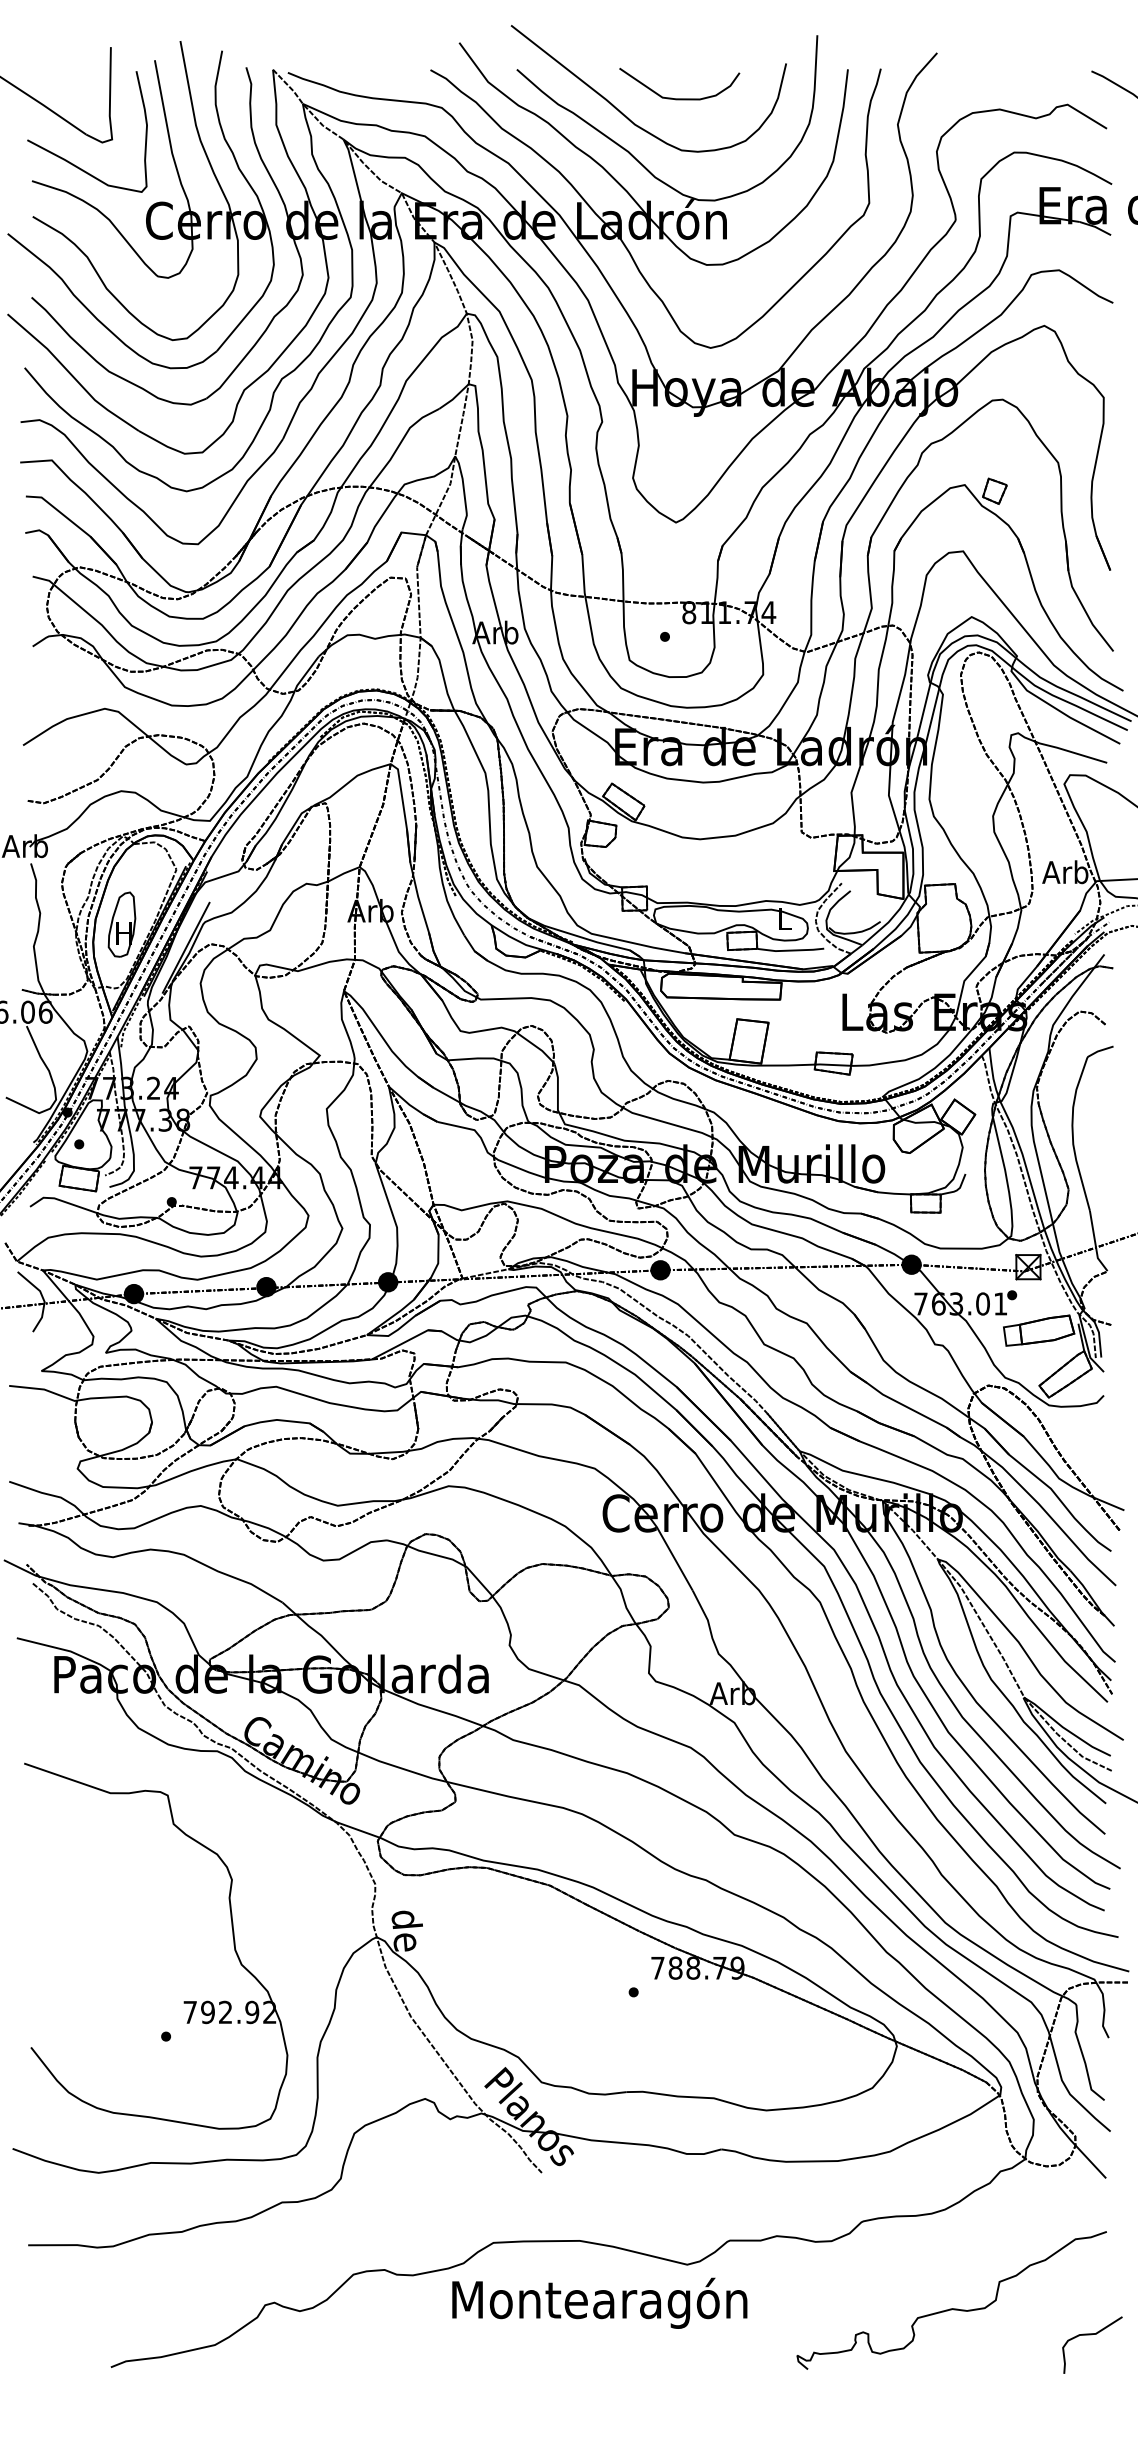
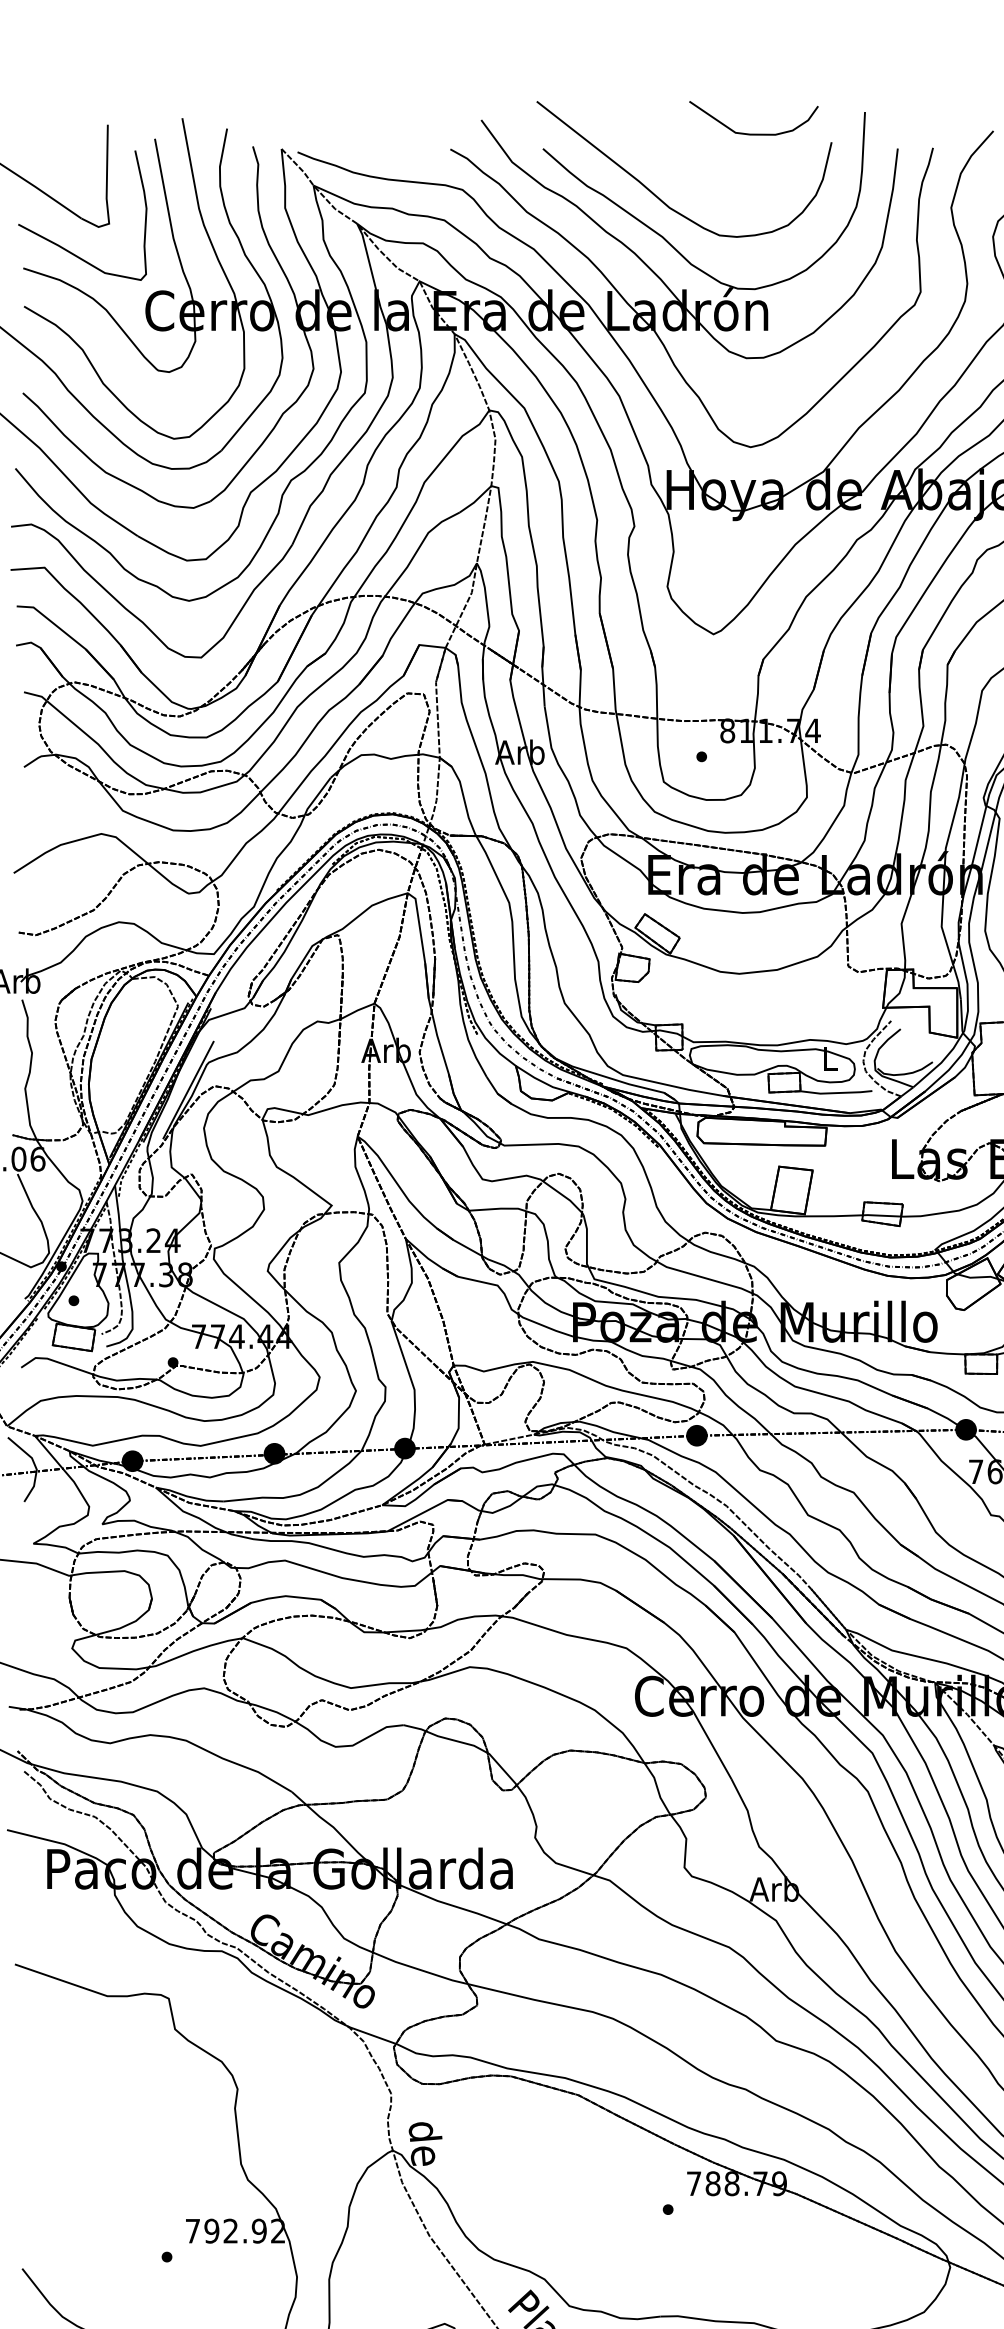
curve: (679, 98) -> (753, 133), moved
part: (121, 924) -> (119, 1065), removed

